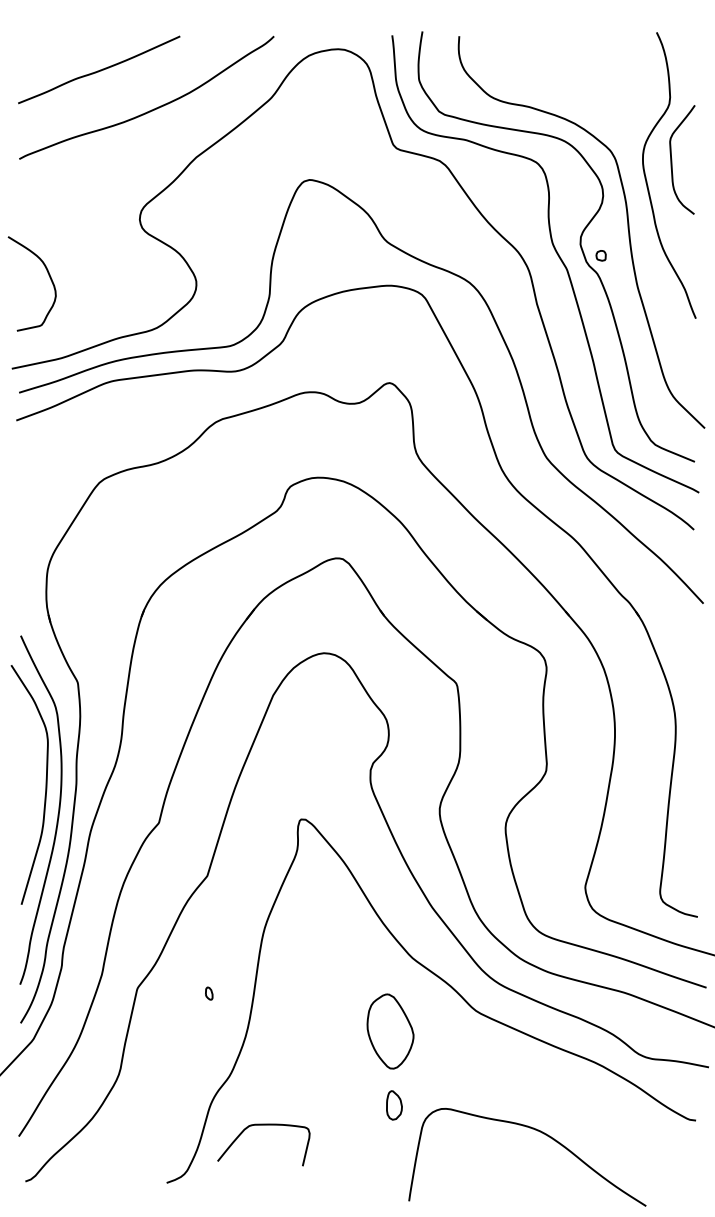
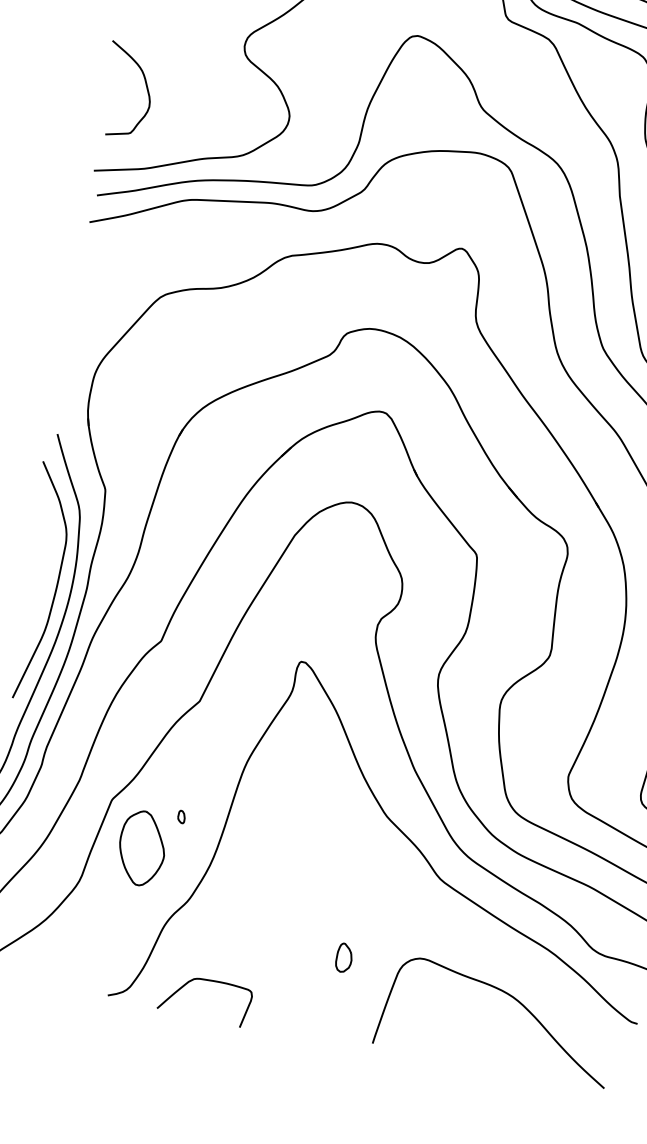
part: (390, 1031) -> (142, 848), moved
curve: (263, 1125) -> (208, 981), moved
curve: (541, 1133) -> (513, 999), moved

